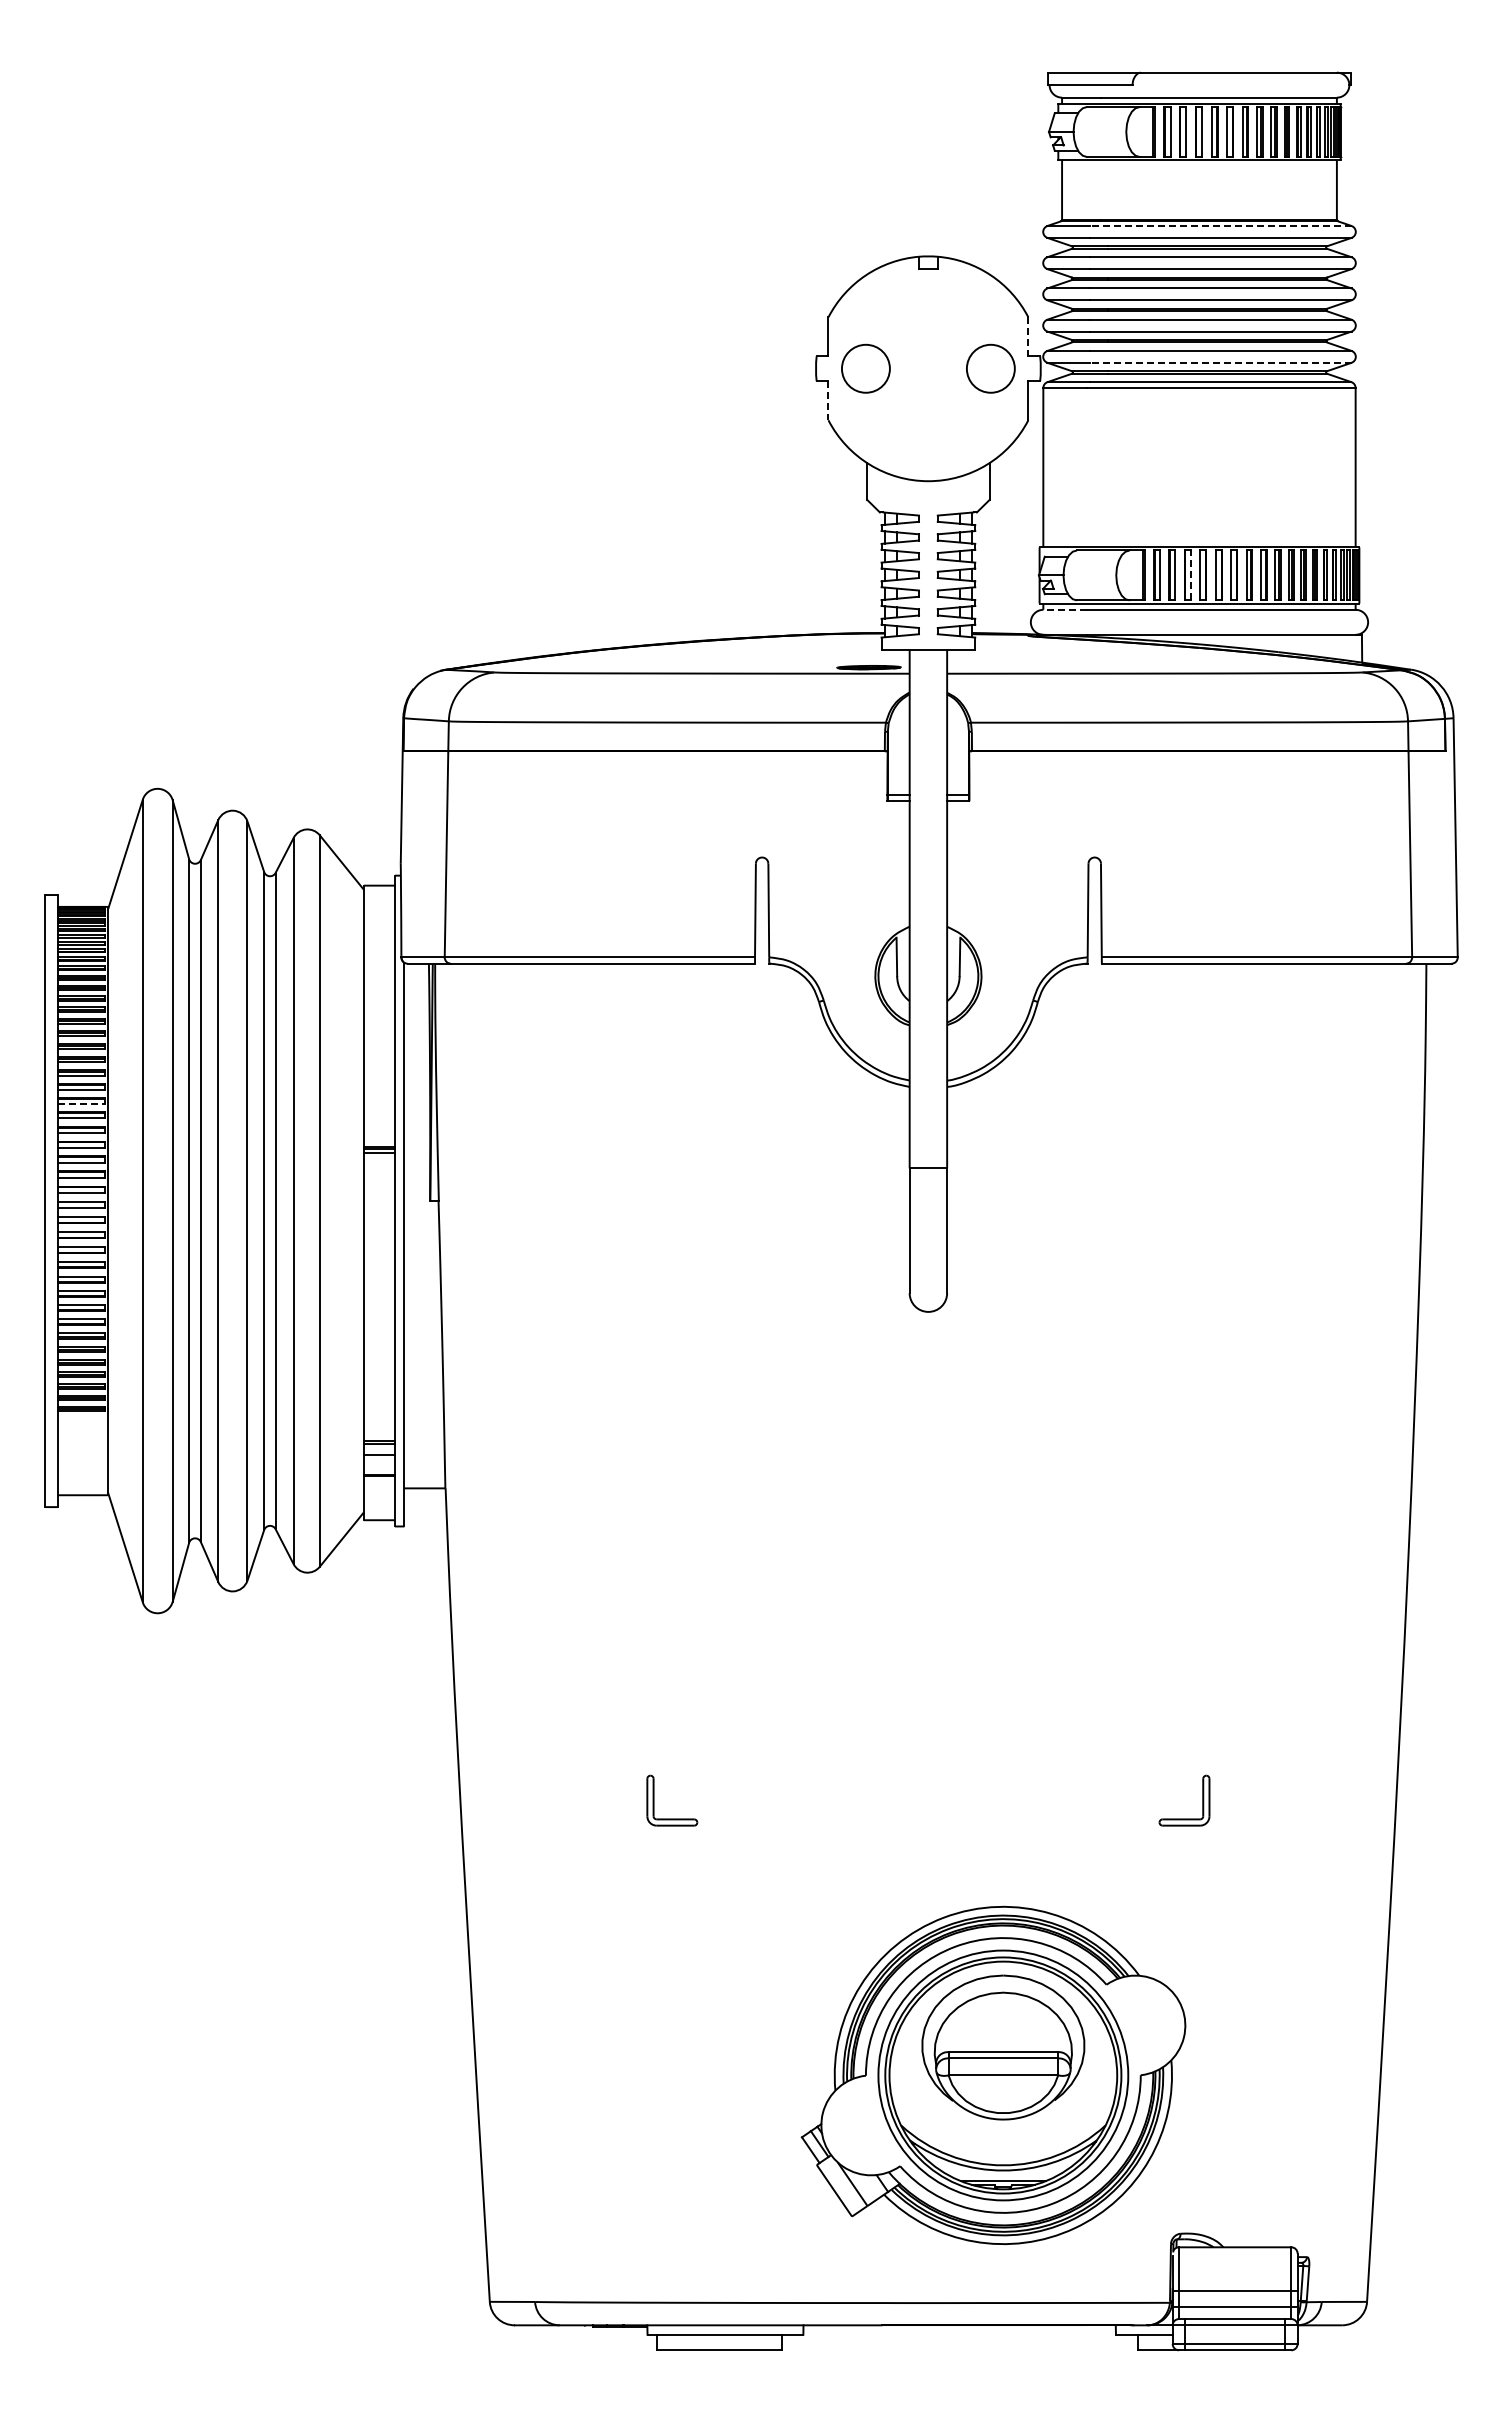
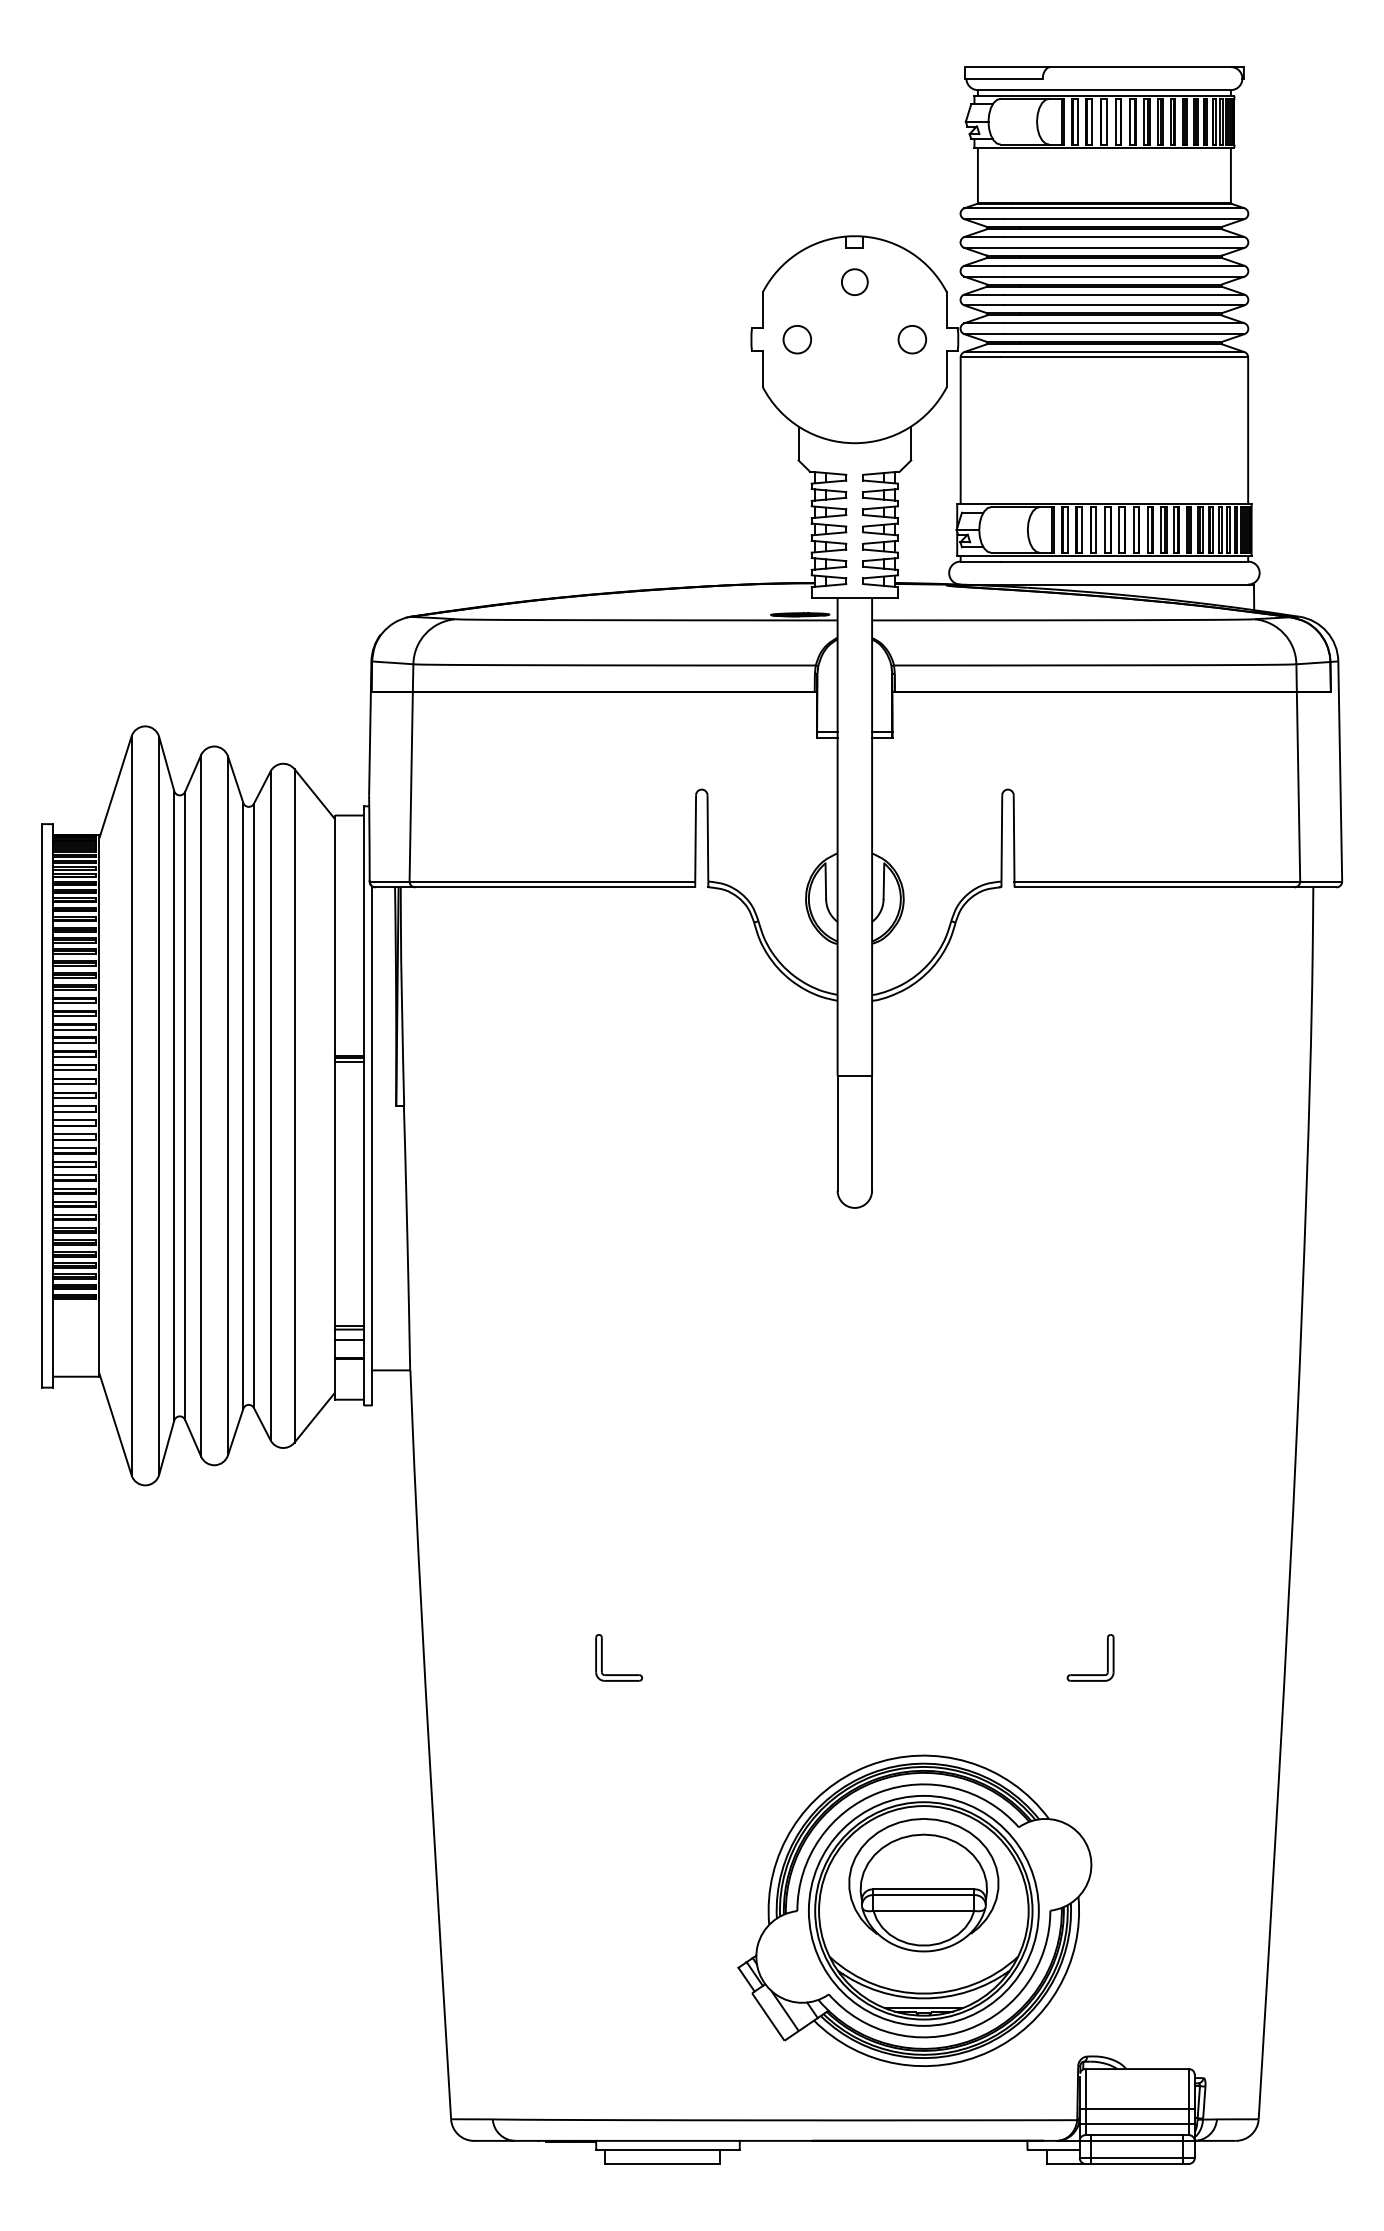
line: (1220, 226) -> (1123, 208), dashed -> solid
circle: (928, 306) -> (854, 282), added
line: (1028, 336) -> (947, 309), dashed -> solid
line: (1220, 362) -> (1123, 333), dashed -> solid
circle: (865, 368) -> (796, 339), size x0.62
circle: (990, 368) -> (912, 339), size x0.62
line: (828, 400) -> (762, 368), dashed -> solid
line: (1190, 575) -> (1096, 529), dashed -> solid
line: (1065, 609) -> (981, 561), dashed -> solid
line: (81, 1103) -> (75, 1016), dashed -> solid

